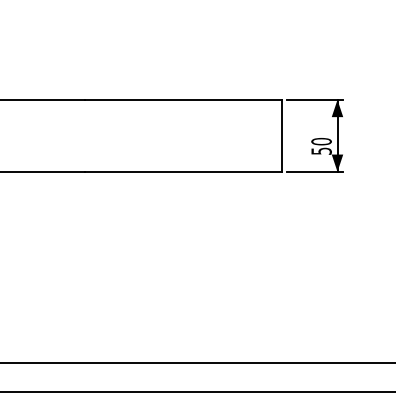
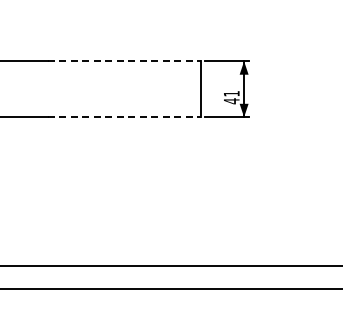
line: (183, 100) -> (124, 61), solid -> dashed
text: (321, 146) -> (231, 97), 50 -> 41
line: (183, 172) -> (124, 117), solid -> dashed

